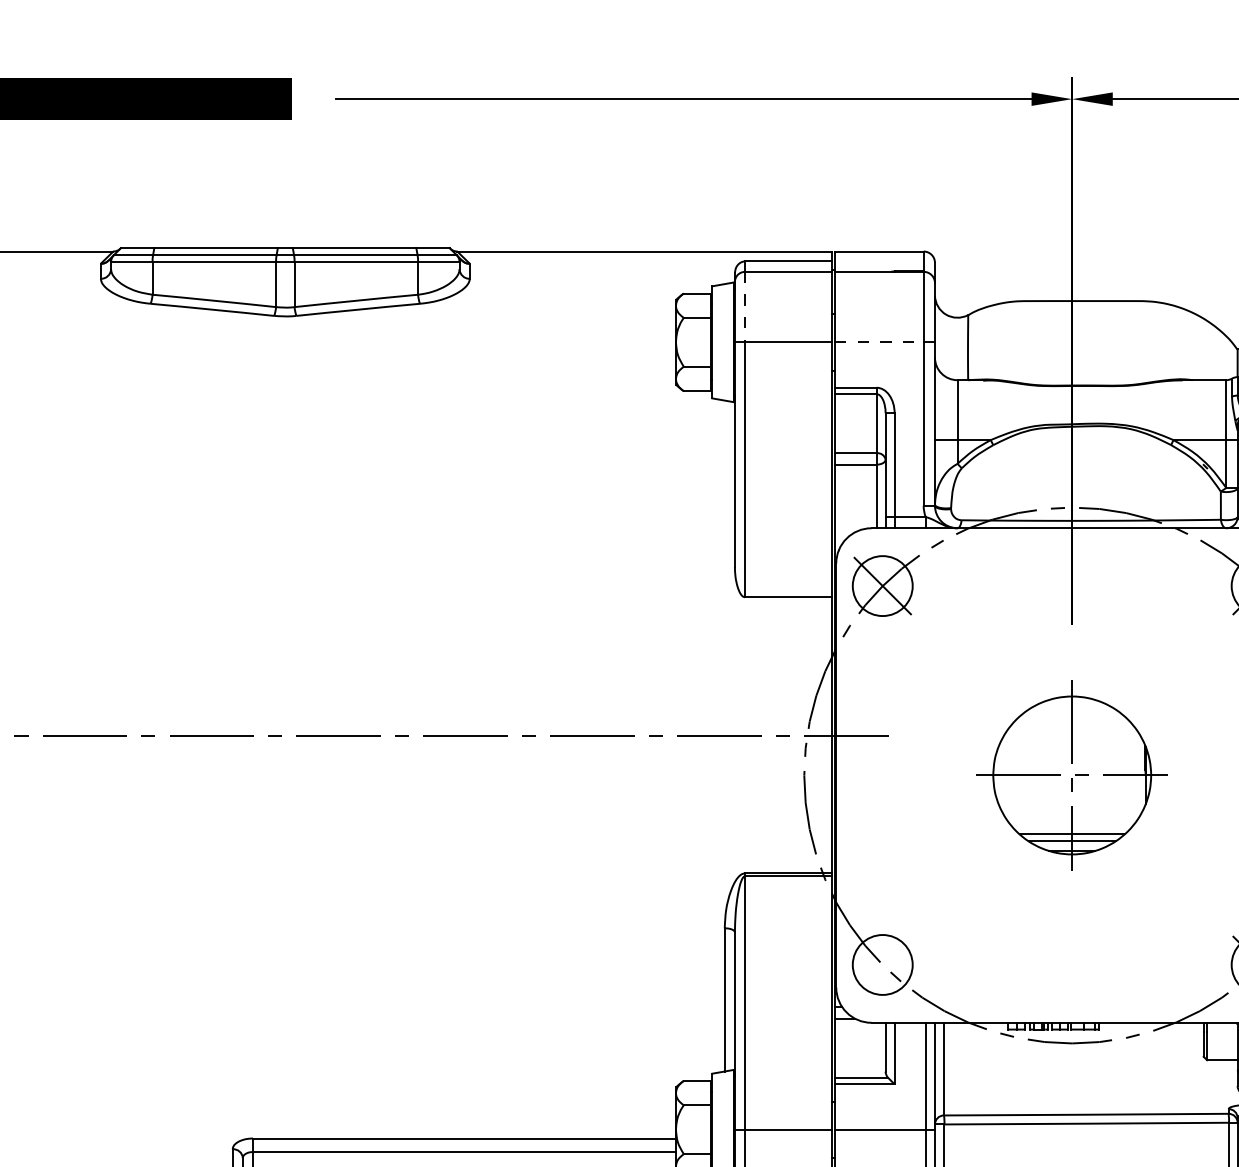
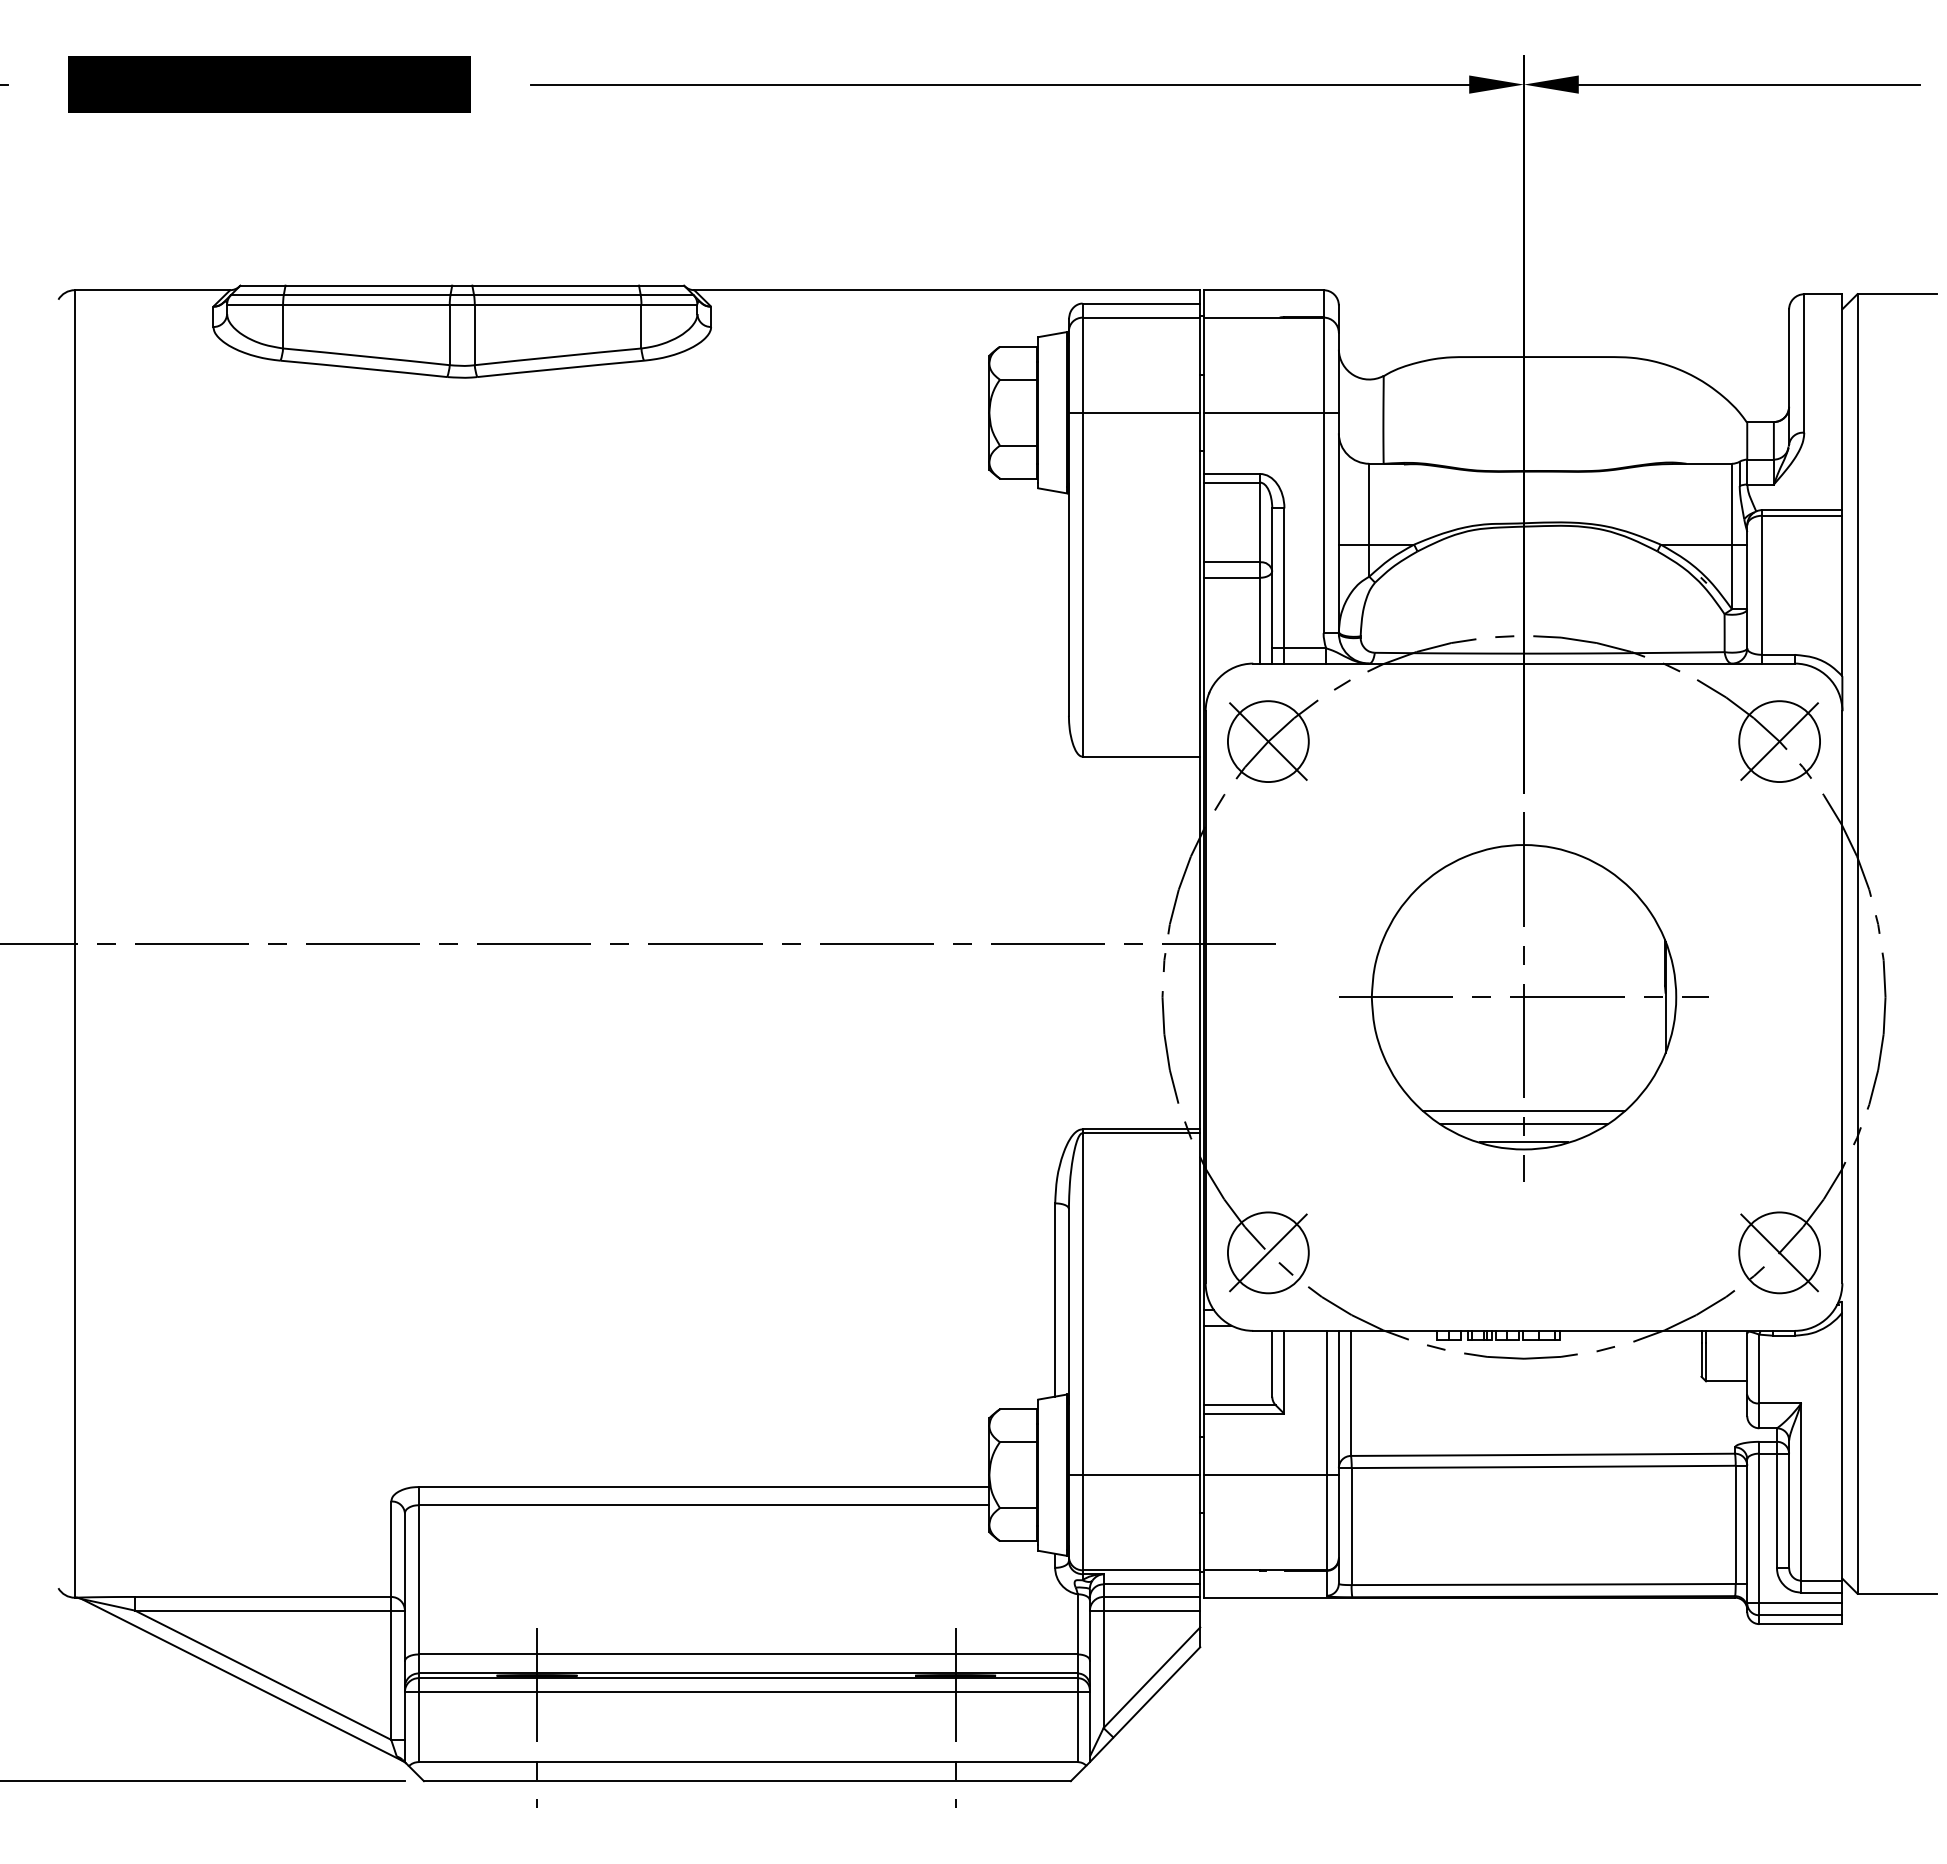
line: (744, 307) -> (1082, 365), dashed -> solid
line: (879, 342) -> (1263, 412), dashed -> solid
part: (1071, 774) -> (1523, 996), size x1.43
line: (882, 964) -> (1268, 1252), added

